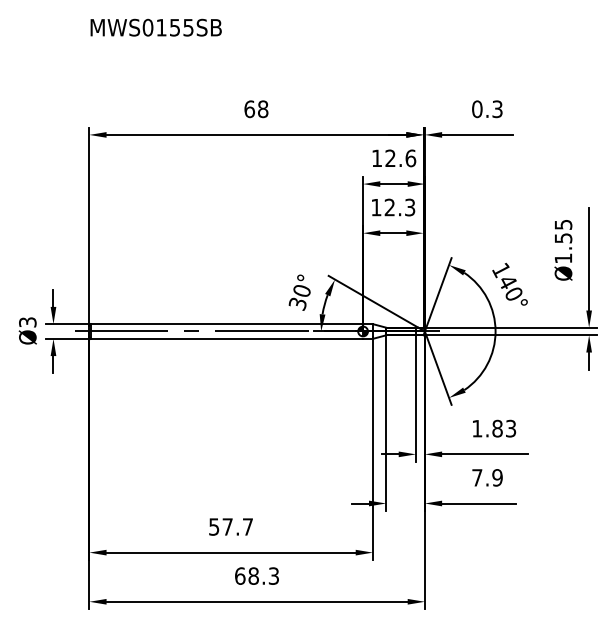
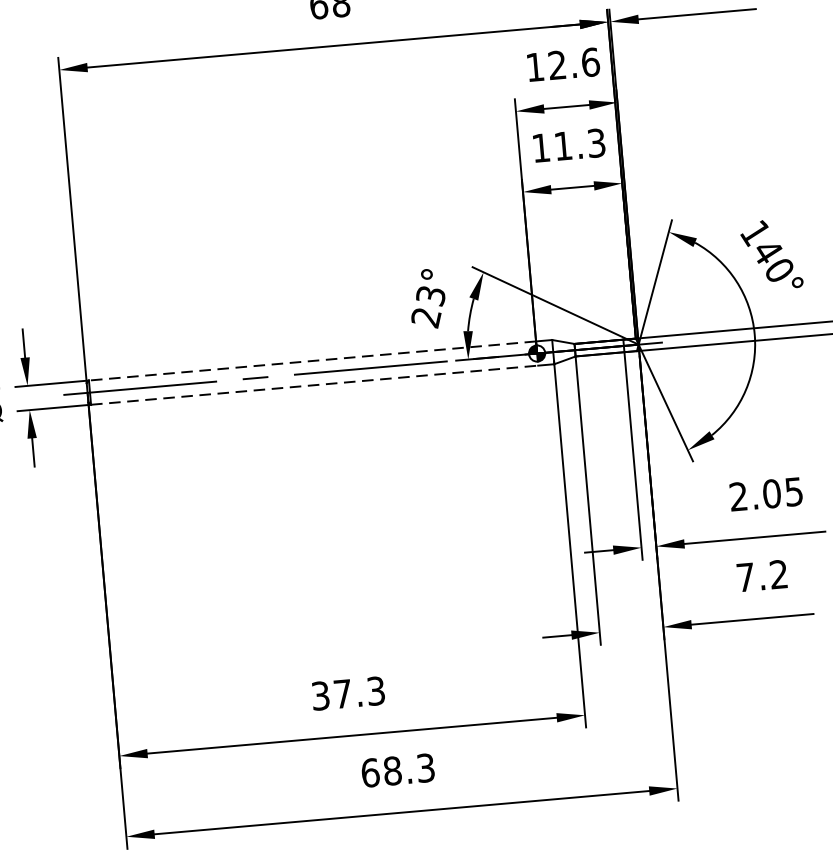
text: (389, 207) -> (562, 146), 12.3 -> 11.3
text: (299, 298) -> (427, 308), 30° -> 23°
line: (226, 324) -> (311, 361), solid -> dashed
line: (227, 338) -> (315, 384), solid -> dashed
text: (494, 428) -> (766, 493), 1.83 -> 2.05
text: (497, 477) -> (778, 574), 7.9 -> 7.2
text: (230, 526) -> (347, 692), 57.7 -> 37.3

